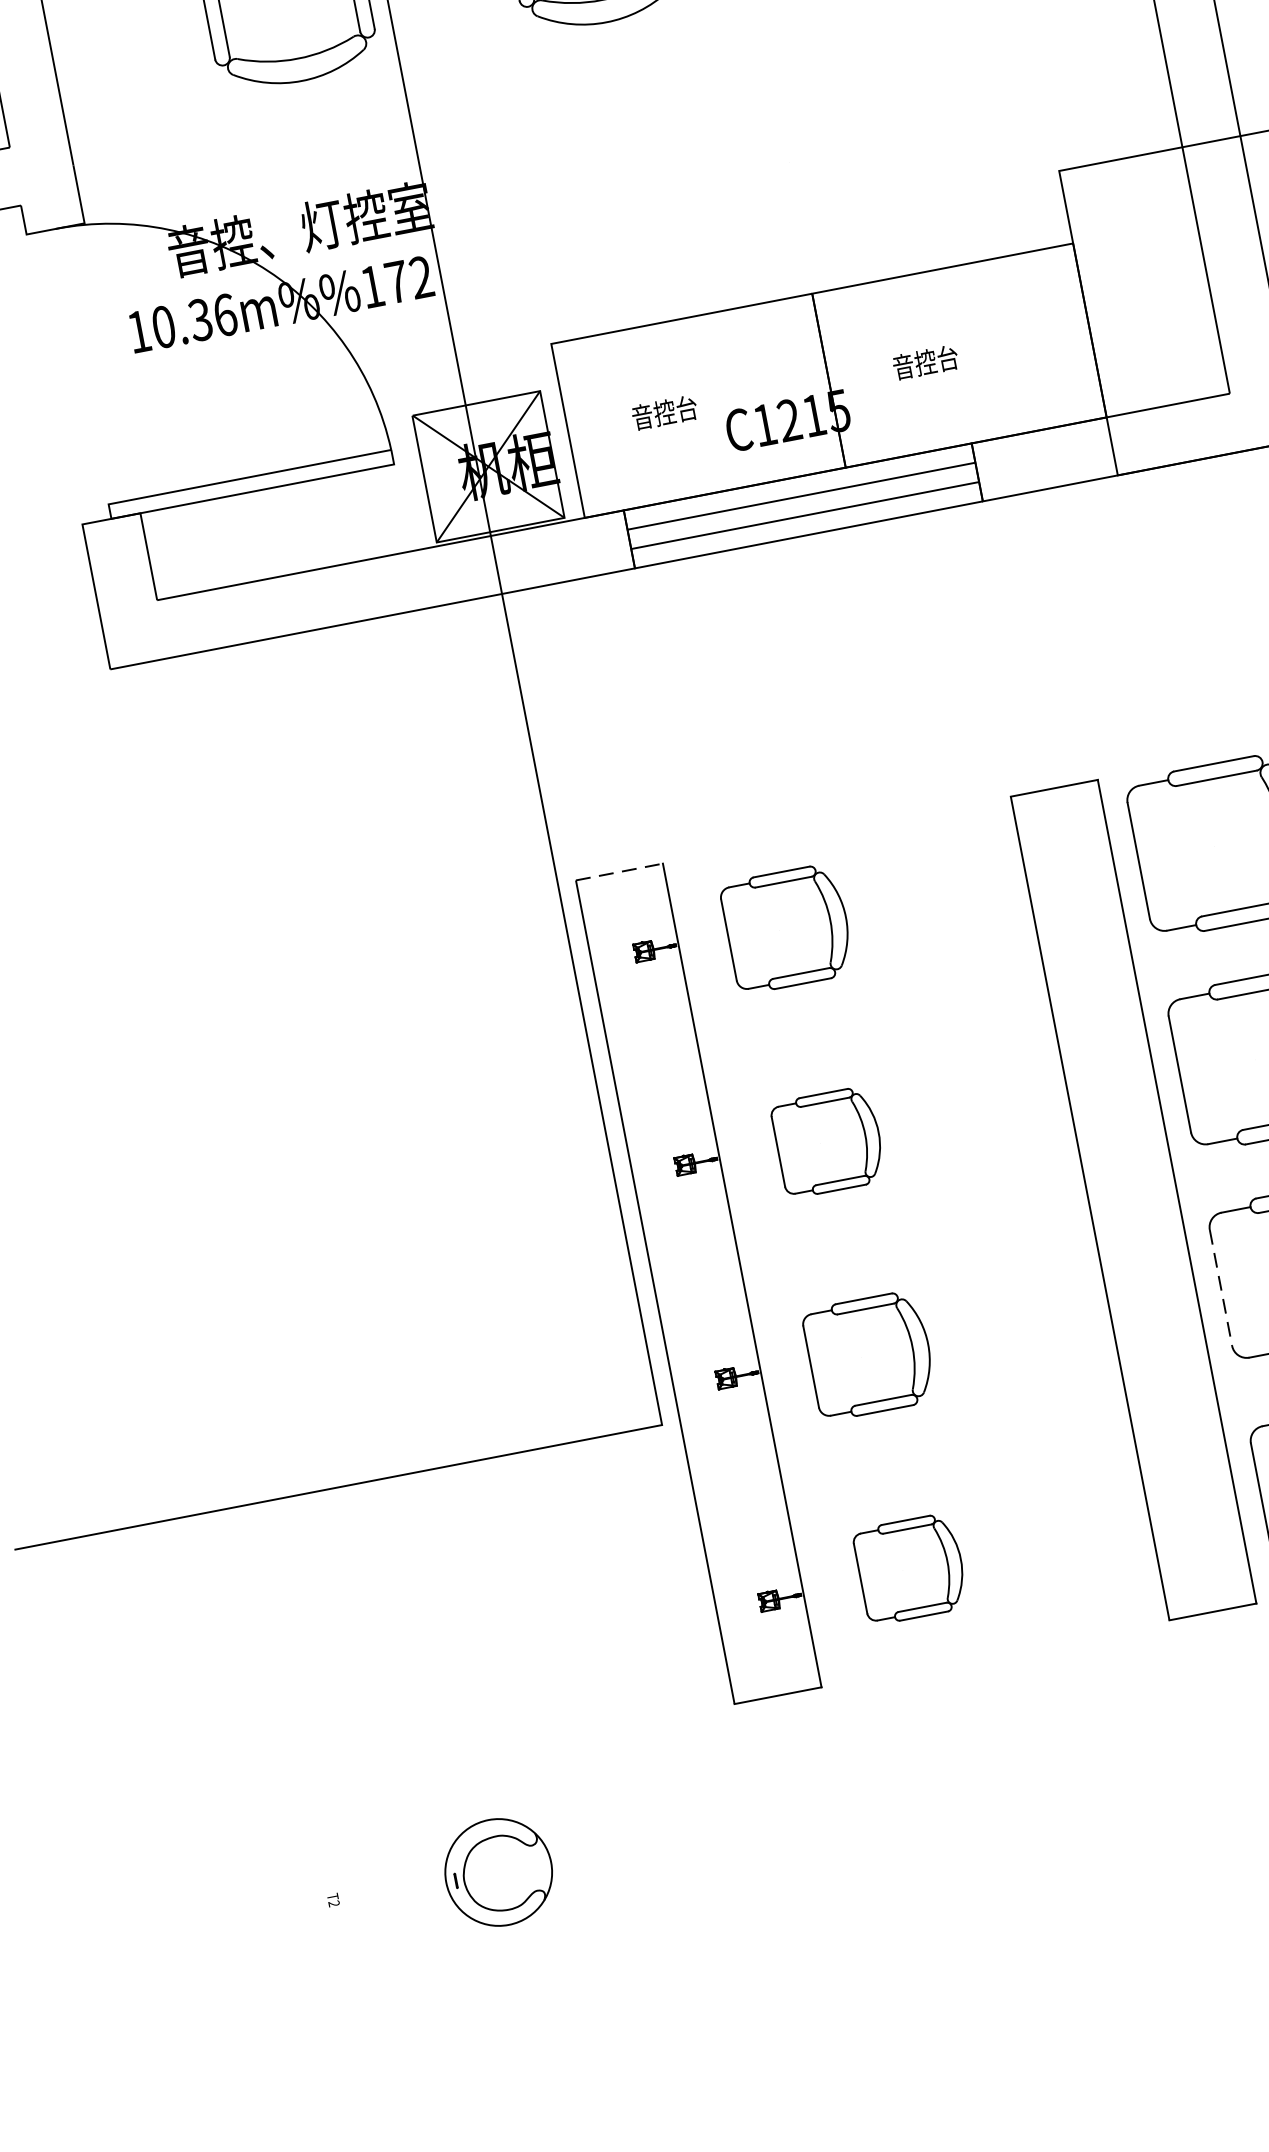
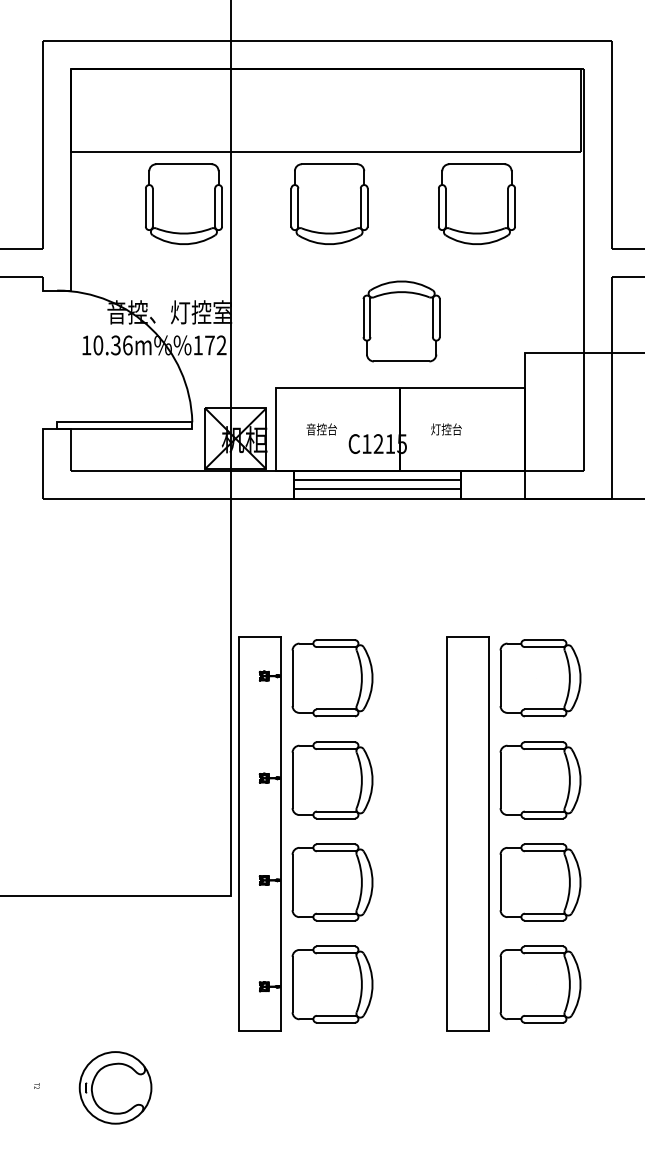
part: (787, 154) -> (401, 321), added
text: (902, 367) -> (435, 429), 音控台 -> 灯控台
line: (620, 872) -> (260, 637), dashed -> solid
part: (787, 929) -> (332, 678), size x1.43
part: (828, 1142) -> (332, 780), size x1.67
line: (1220, 1288) -> (500, 882), dashed -> solid
part: (869, 1355) -> (332, 882), size x1.43
part: (910, 1568) -> (332, 984), size x1.67
part: (498, 1871) -> (115, 1087), size x1.43

